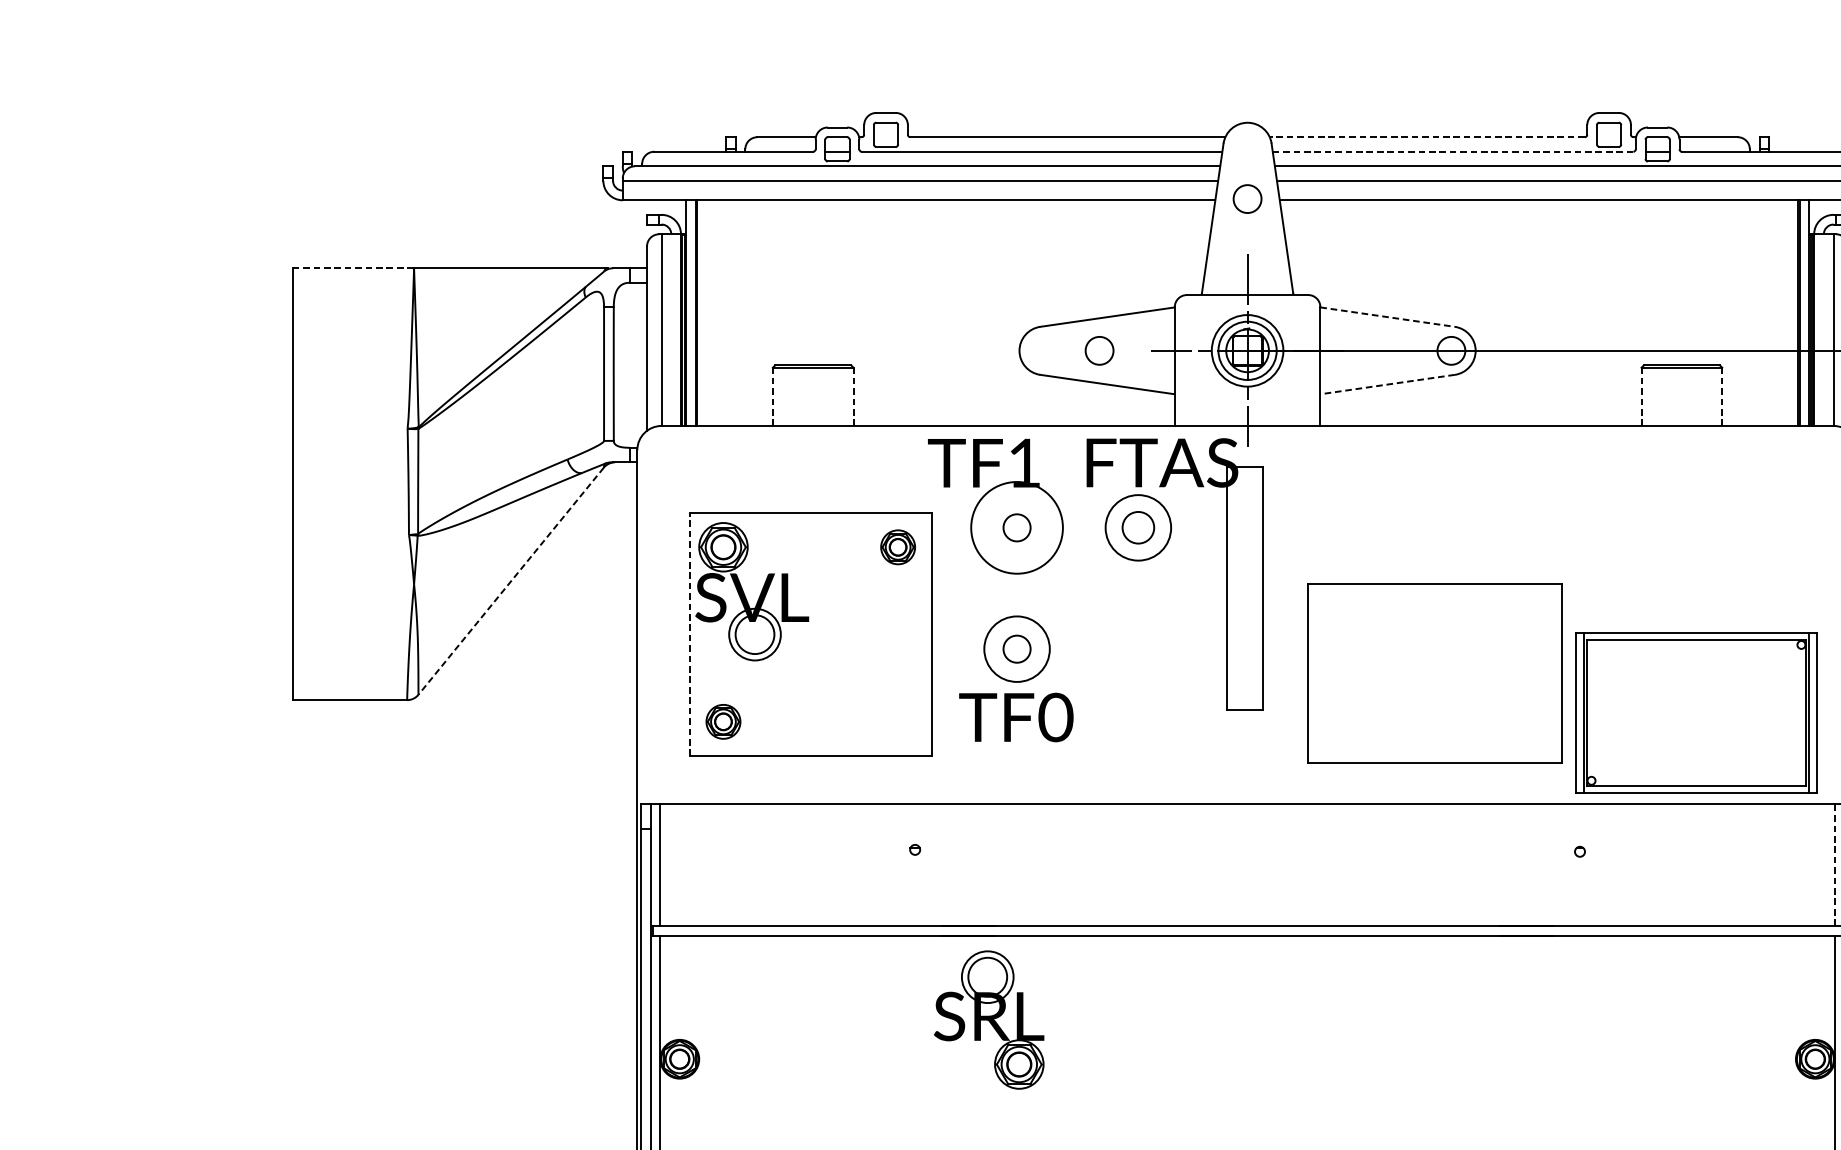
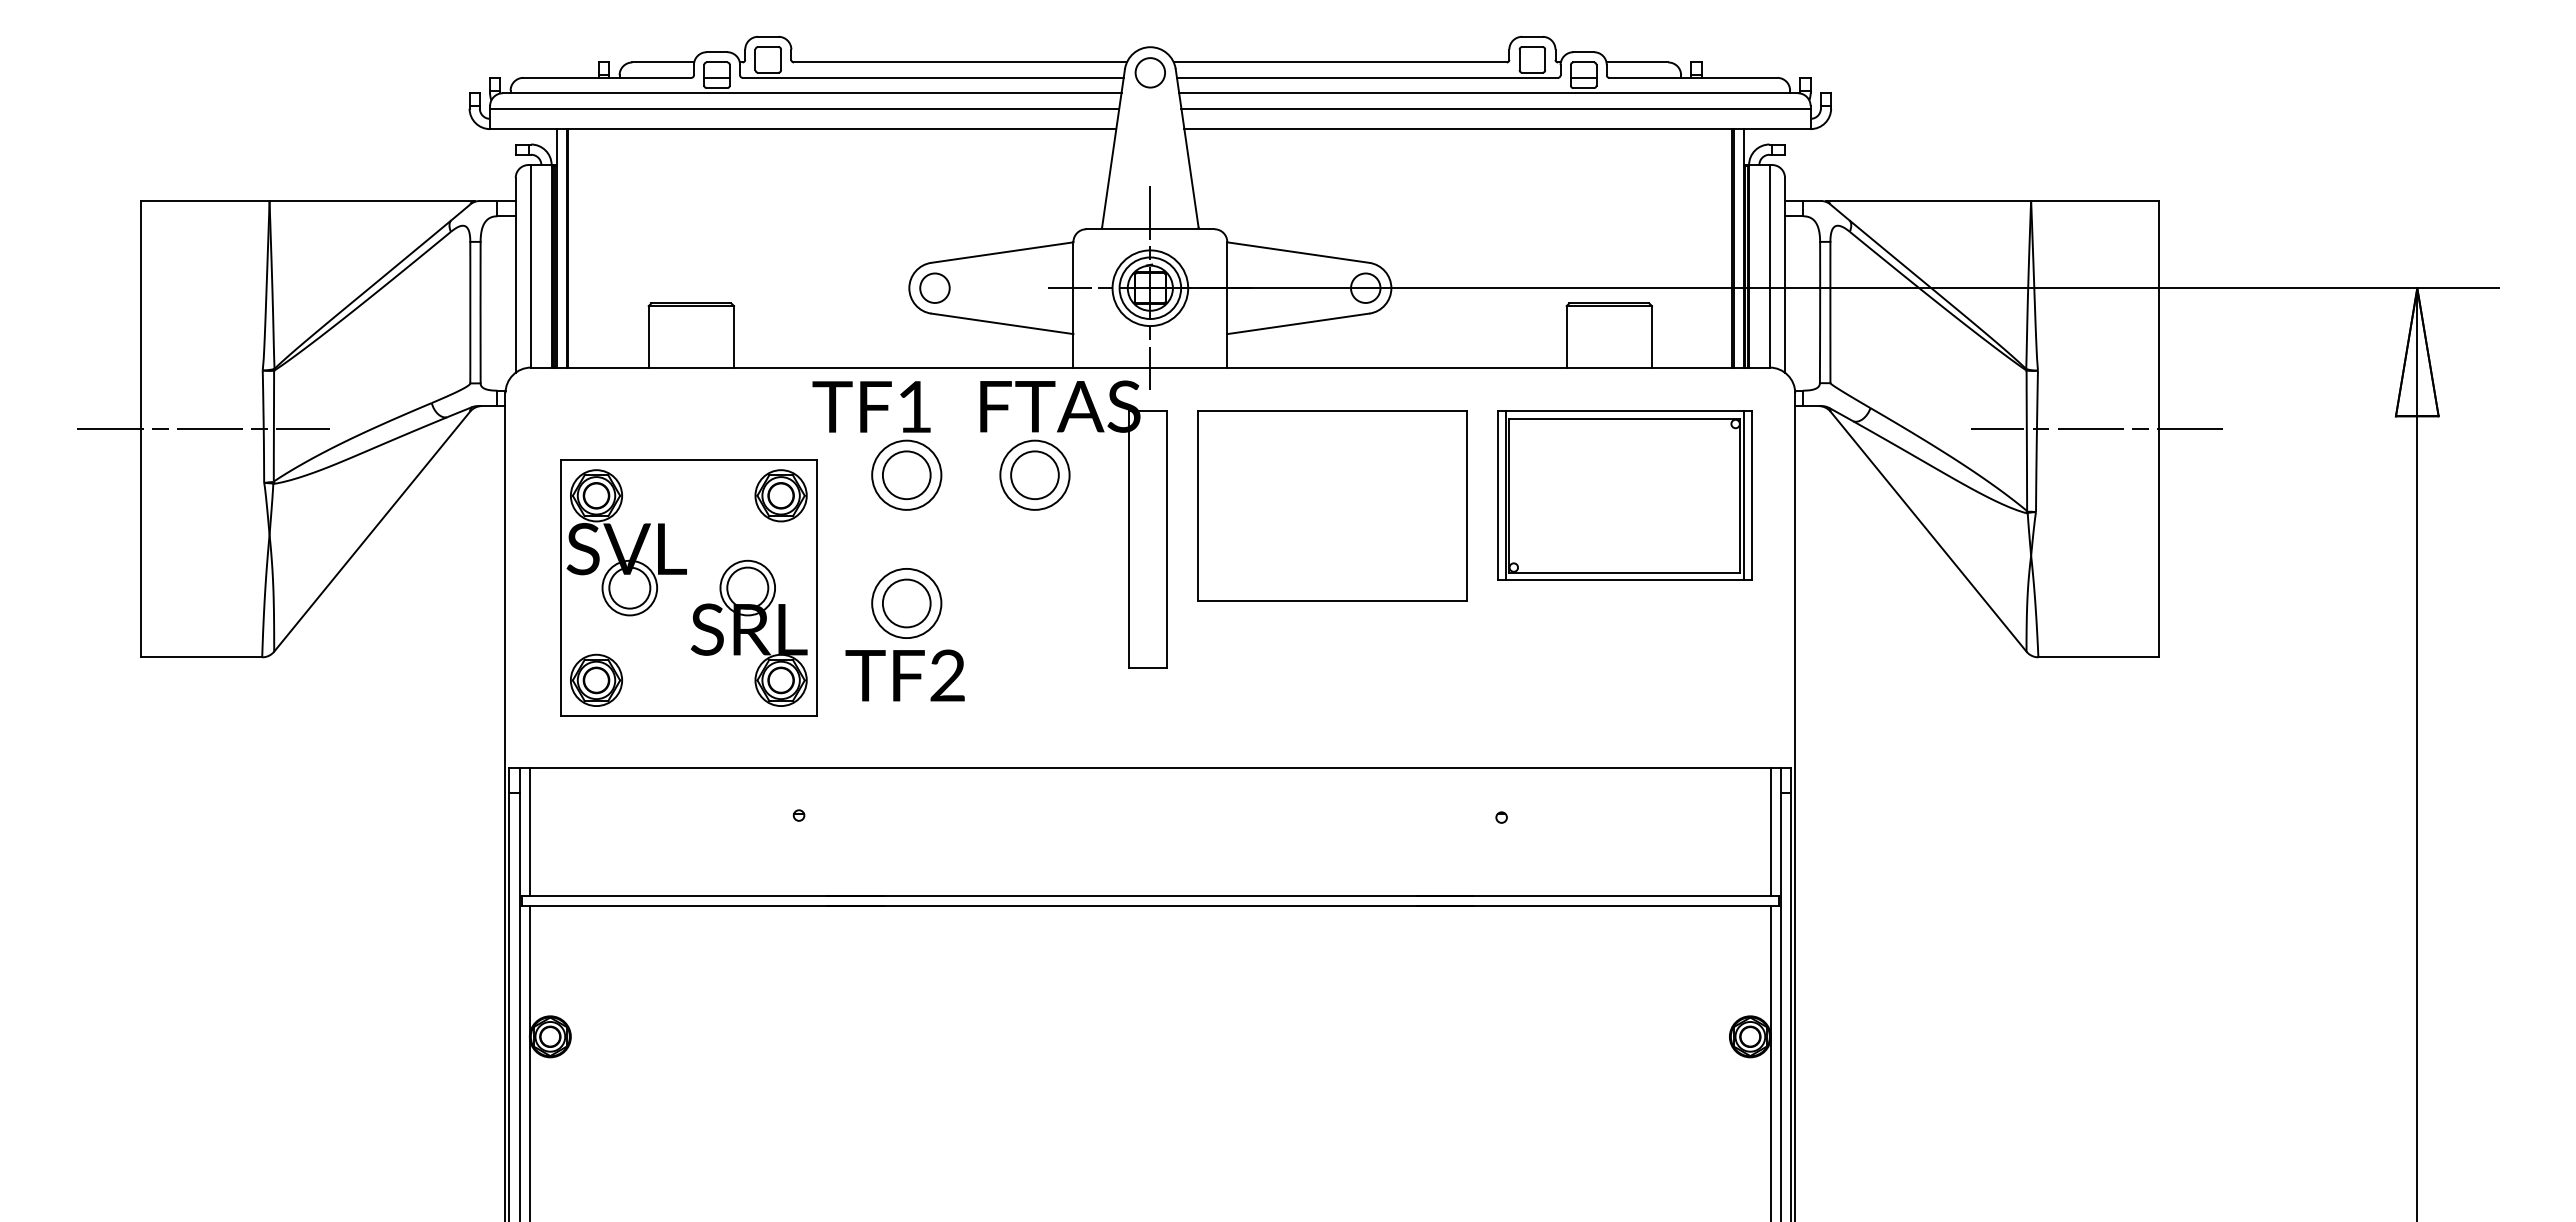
line: (1426, 137) -> (1339, 62), dashed -> solid
line: (1453, 151) -> (1367, 77), dashed -> solid
circle: (1246, 198) -> (1149, 72), moved
line: (353, 267) -> (205, 200), dashed -> solid
line: (1387, 317) -> (1298, 252), dashed -> solid
circle: (1099, 350) -> (934, 287), moved
line: (1387, 384) -> (1298, 323), dashed -> solid
line: (772, 396) -> (648, 336), dashed -> solid
line: (854, 396) -> (734, 336), dashed -> solid
line: (1641, 396) -> (1566, 336), dashed -> solid
line: (1721, 396) -> (1651, 336), dashed -> solid
line: (351, 484) -> (203, 429), added
circle: (1016, 527) -> (906, 474), size x0.71
circle: (1137, 527) -> (1034, 474), size x1.43
circle: (1016, 528) -> (906, 475), size x1.67
part: (897, 546) -> (780, 495), size x1.43
line: (511, 581) -> (372, 531), dashed -> solid
line: (689, 634) -> (560, 587), dashed -> solid
circle: (1016, 649) -> (906, 603), size x1.67
part: (1435, 672) -> (1332, 505), moved
part: (1696, 712) -> (1624, 495), moved
text: (1055, 717) -> (947, 675), TF0 -> TF2
part: (723, 721) -> (596, 679), size x1.43
line: (1834, 864) -> (1770, 831), dashed -> solid
part: (989, 1019) -> (749, 632), moved

